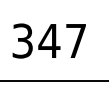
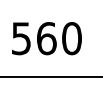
text: (49, 40) -> (46, 38), 347 -> 560

